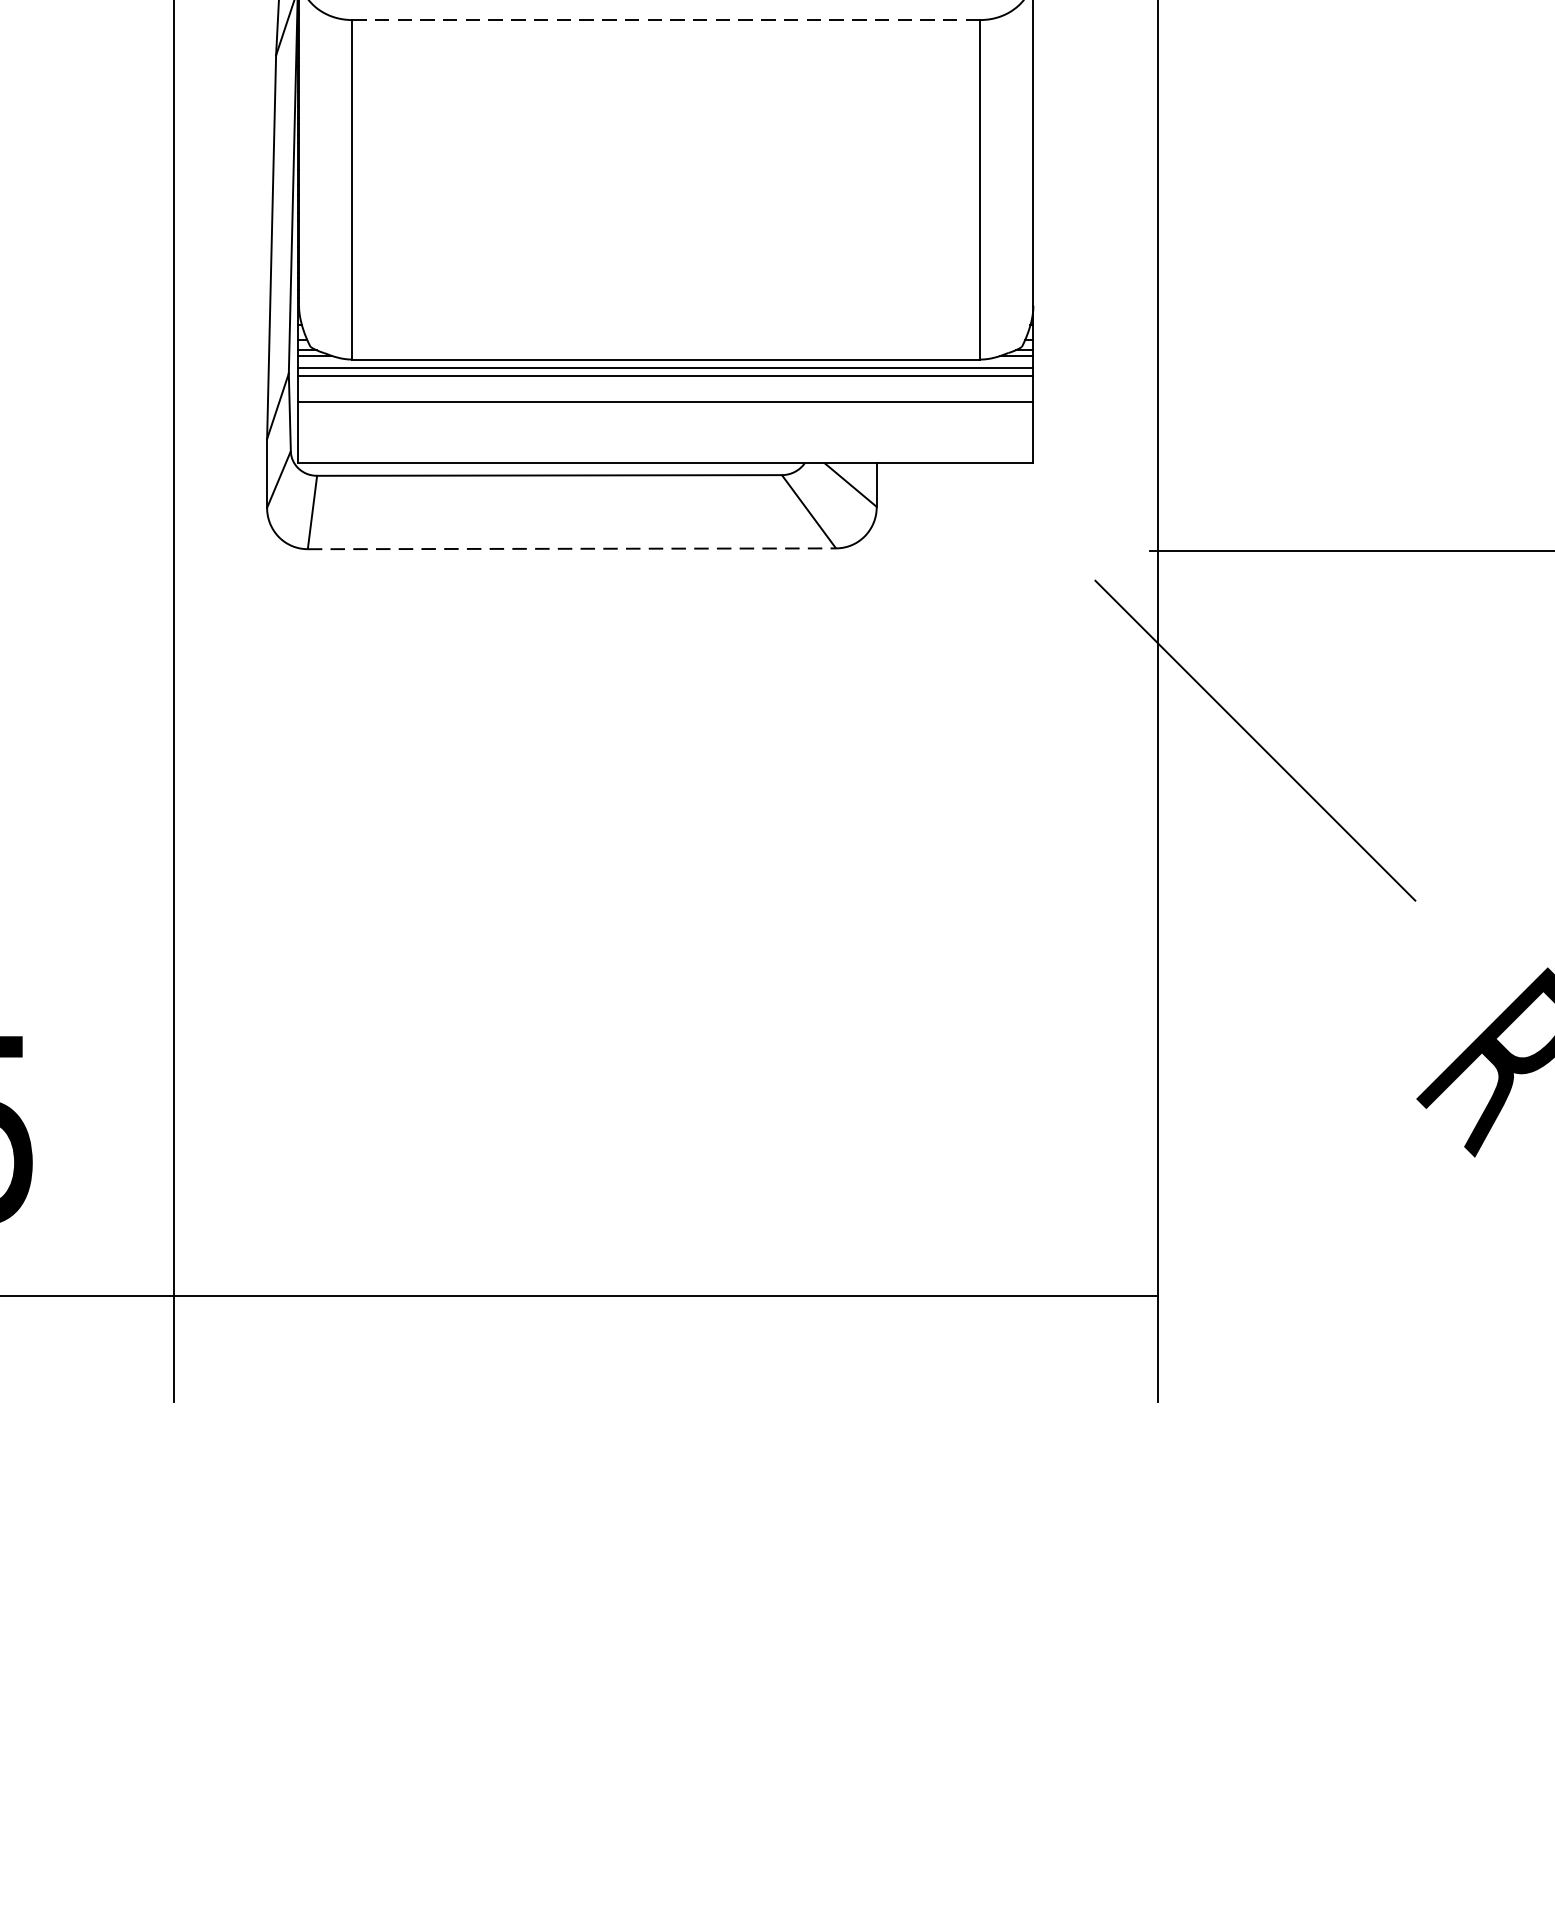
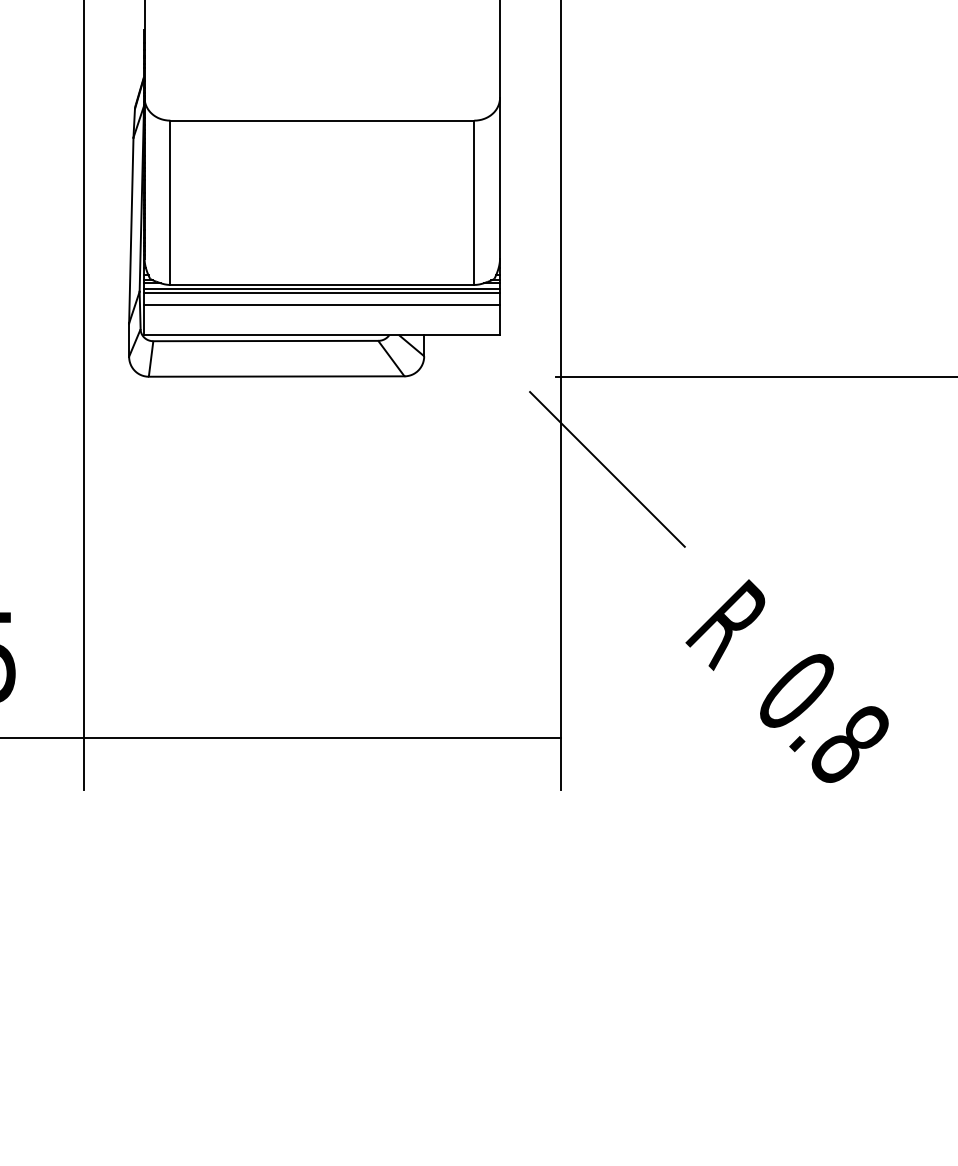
line: (666, 19) -> (322, 120), dashed -> solid
line: (571, 548) -> (276, 376), dashed -> solid

